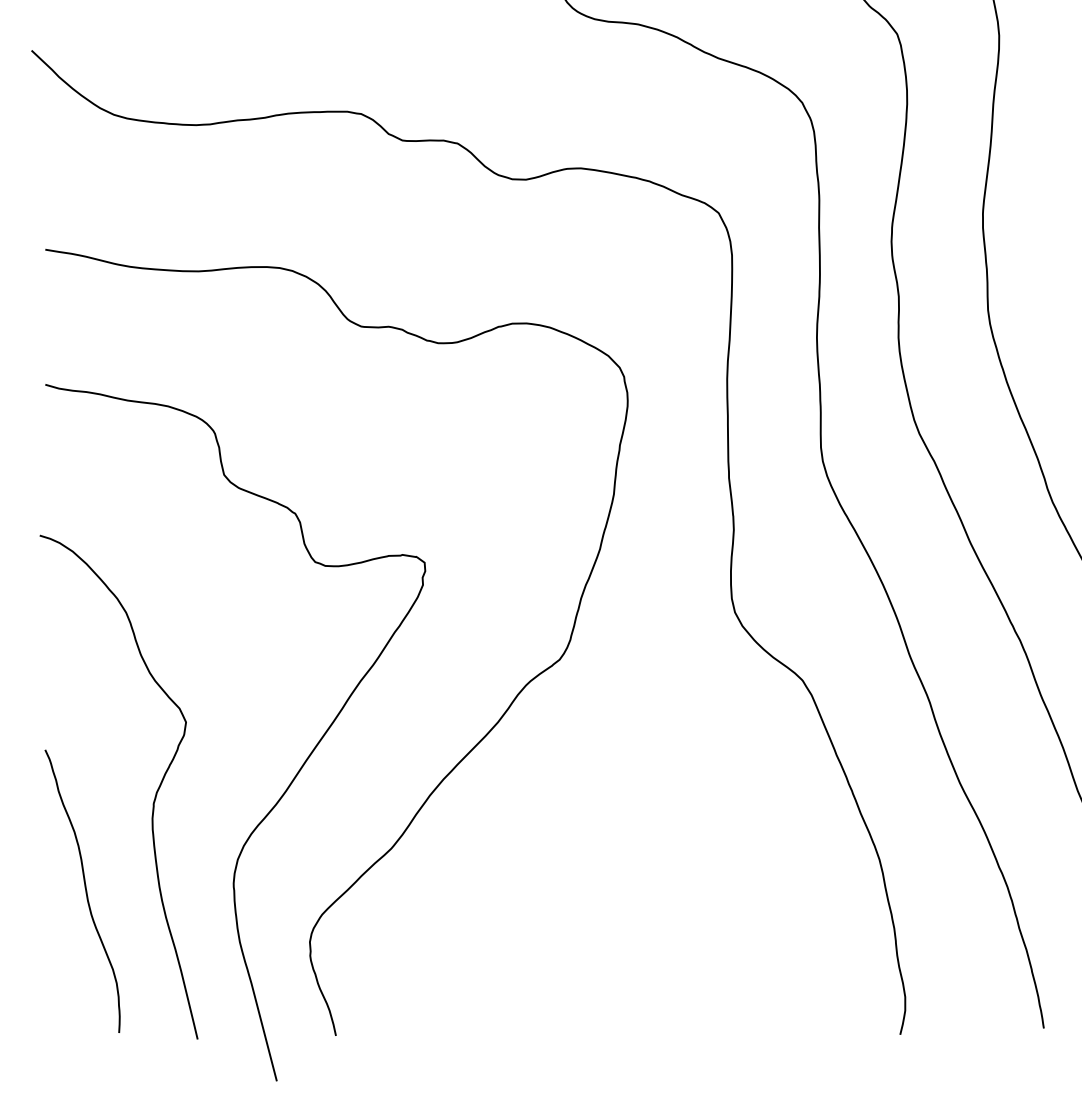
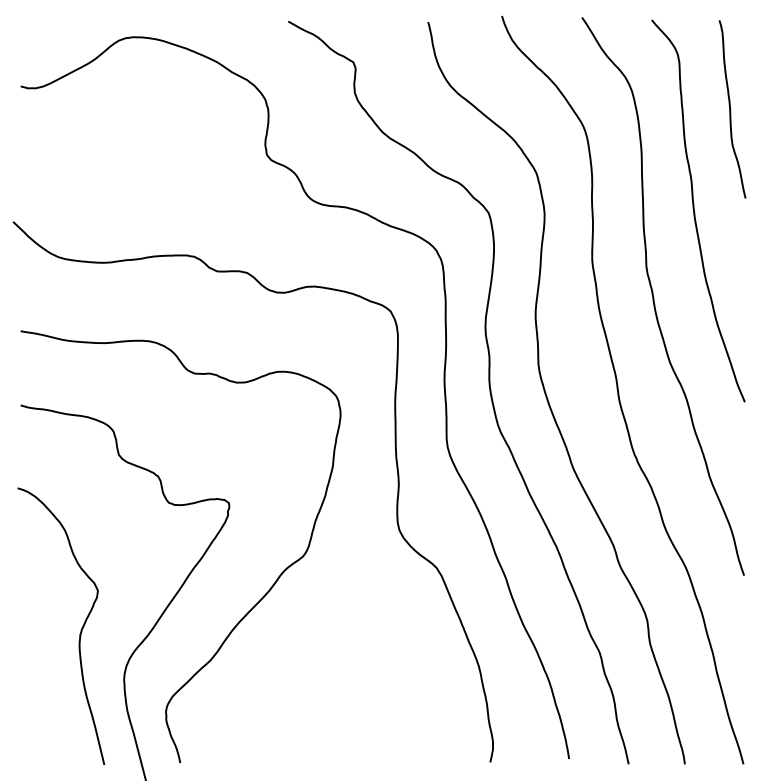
curve: (85, 891) -> (42, 683), removed

